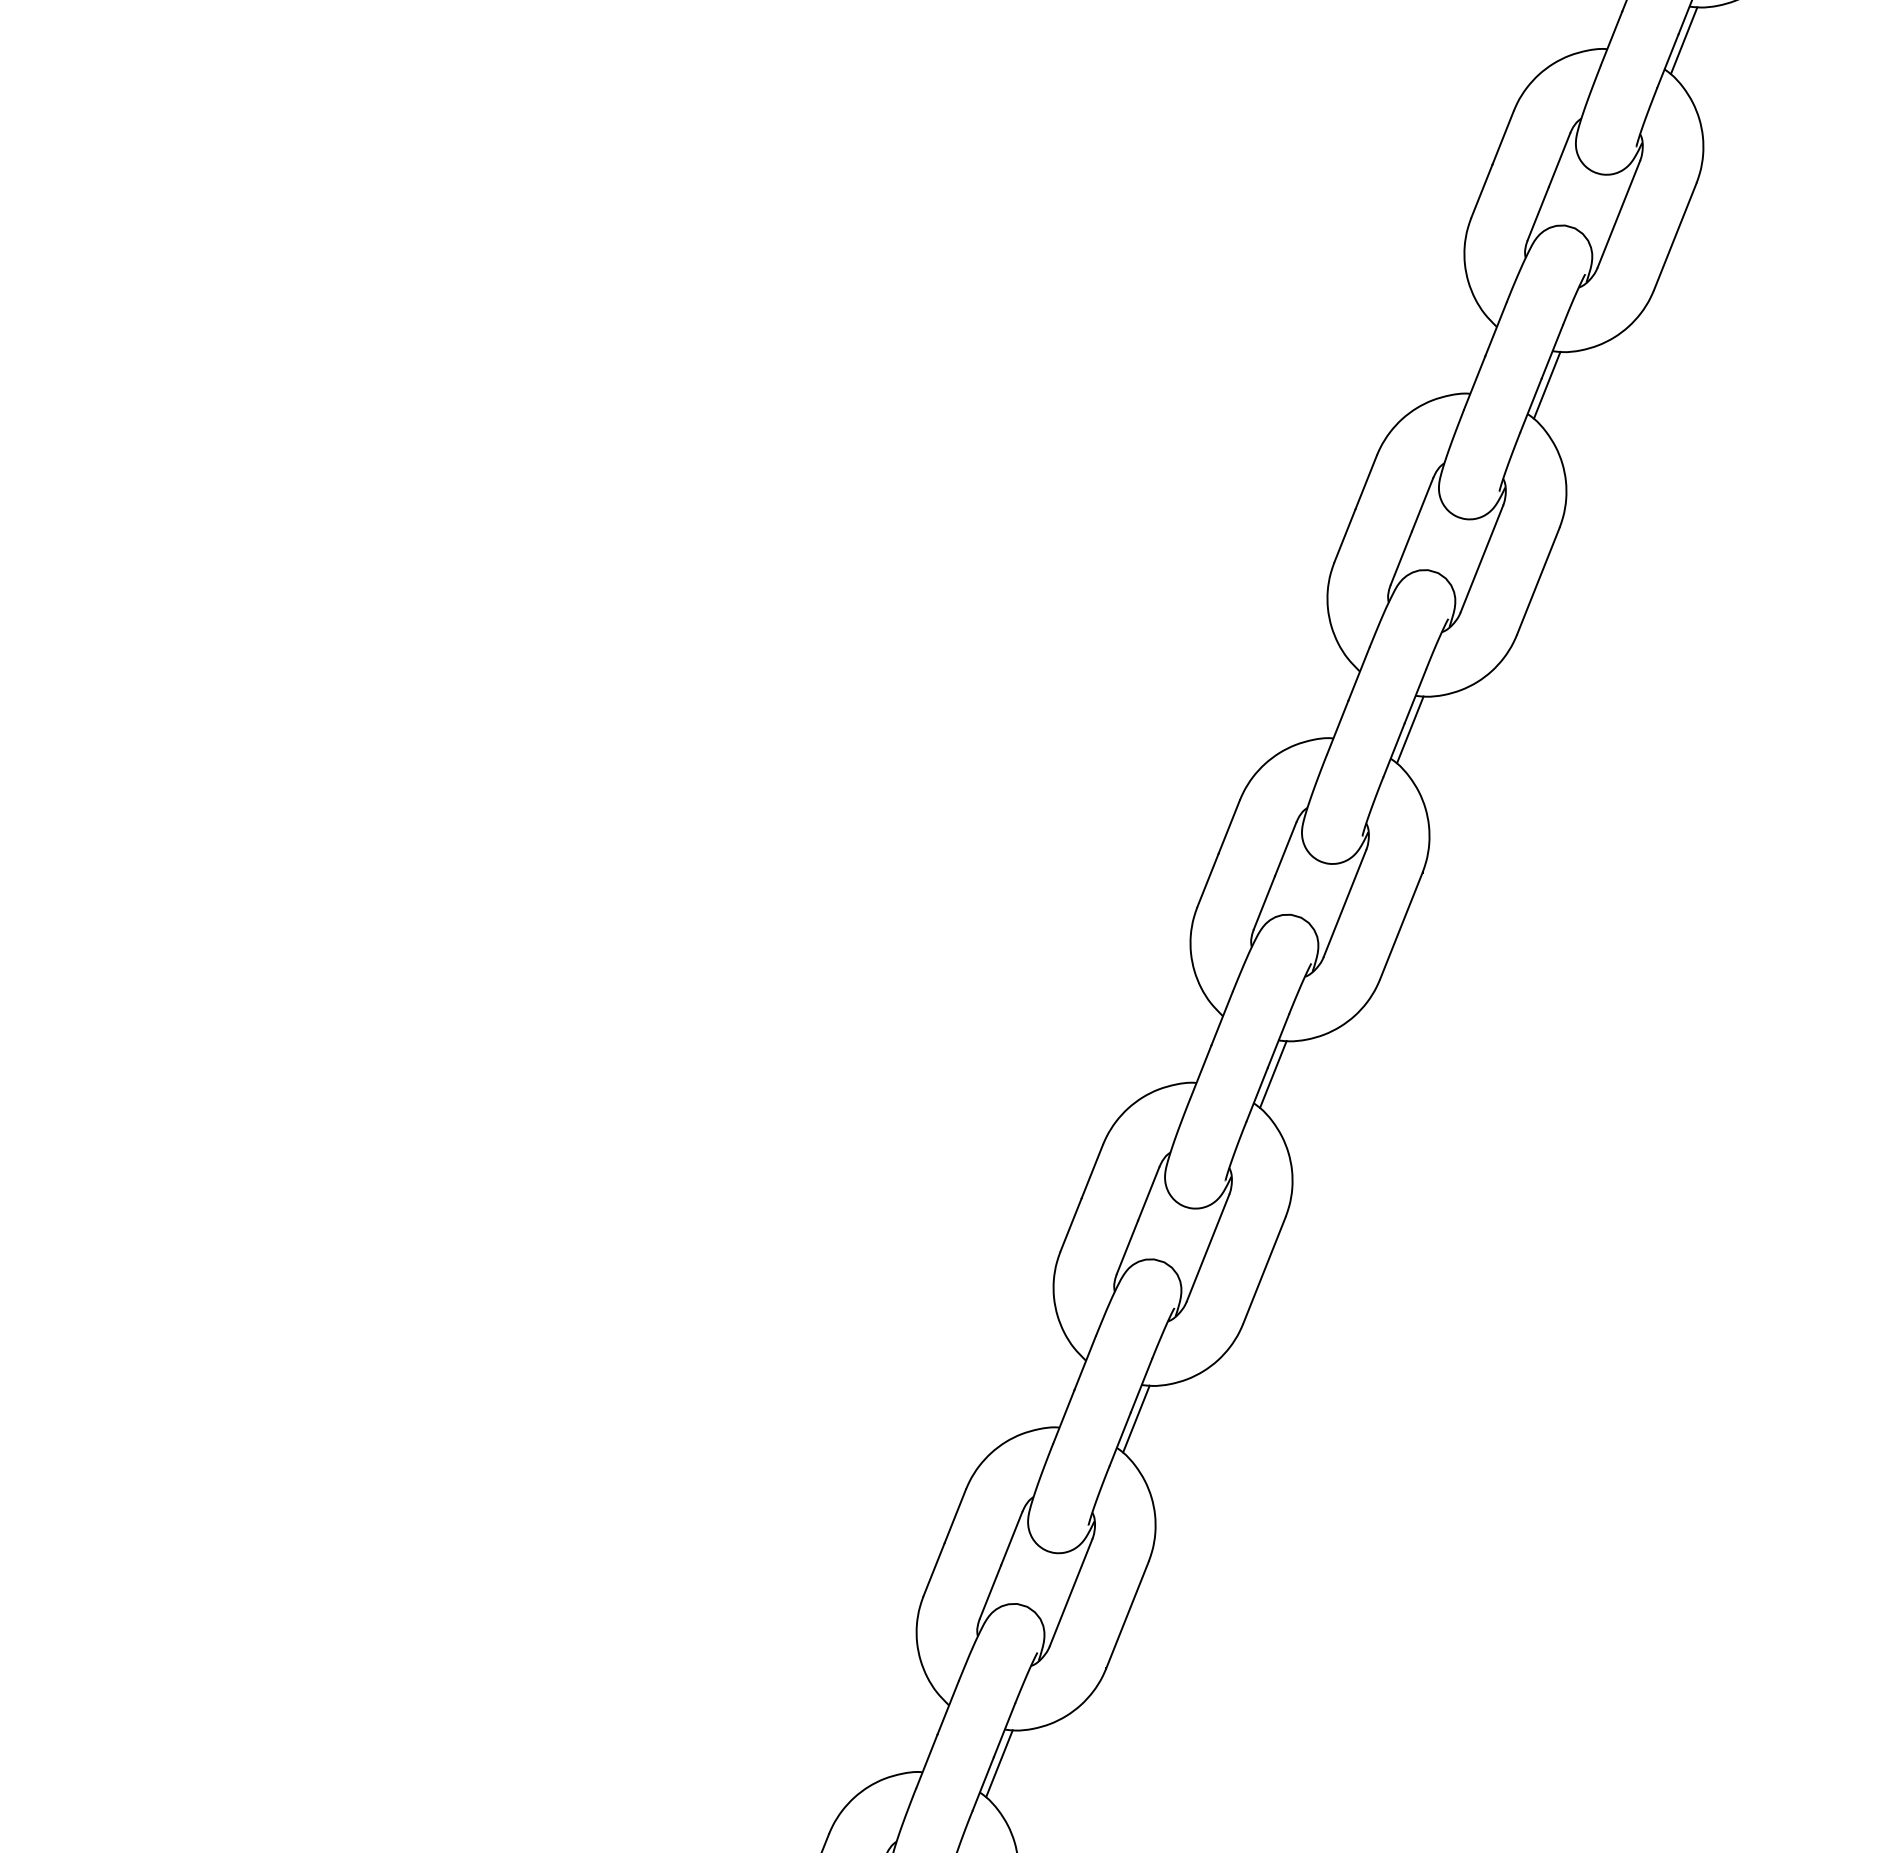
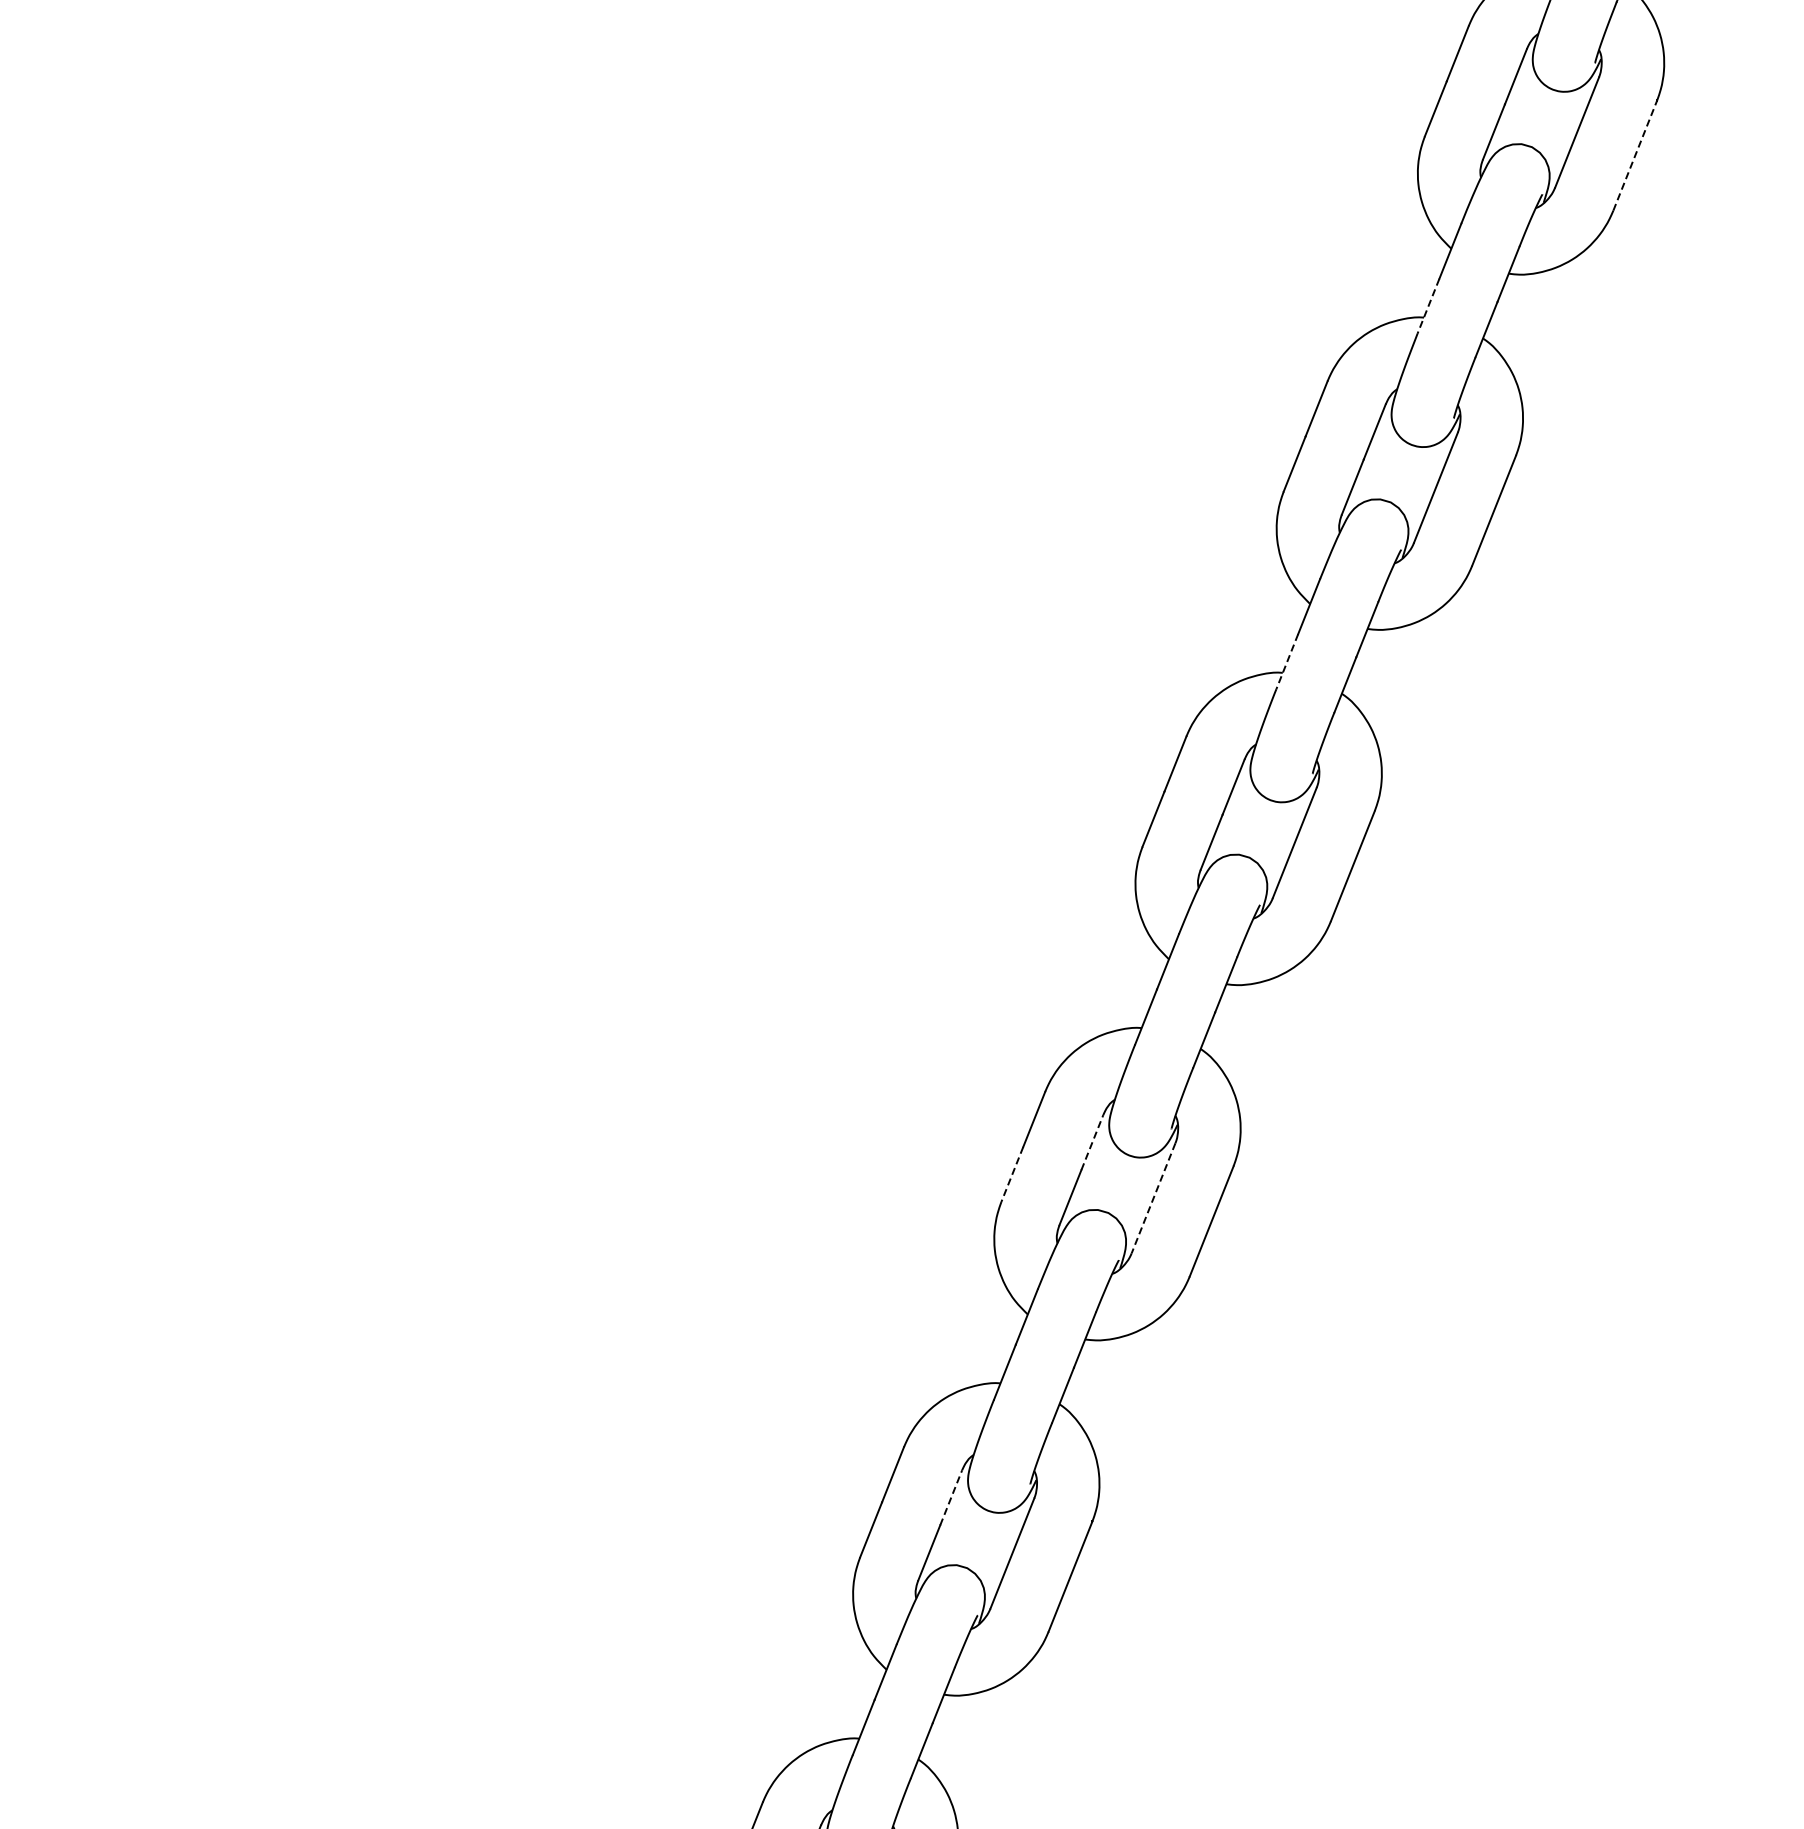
line: (1675, 236) -> (1635, 155), solid -> dashed
line: (1474, 382) -> (1428, 305), solid -> dashed
line: (1546, 384) -> (1502, 308), removed
line: (1337, 727) -> (1286, 661), solid -> dashed
line: (1410, 729) -> (1362, 663), removed
line: (1273, 1074) -> (1221, 1019), removed
line: (1148, 1194) -> (1092, 1143), solid -> dashed
line: (1071, 1225) -> (1012, 1175), solid -> dashed
line: (1207, 1248) -> (1152, 1198), solid -> dashed
line: (1136, 1418) -> (1079, 1373), removed
line: (1011, 1538) -> (950, 1497), solid -> dashed
line: (999, 1763) -> (938, 1729), removed

